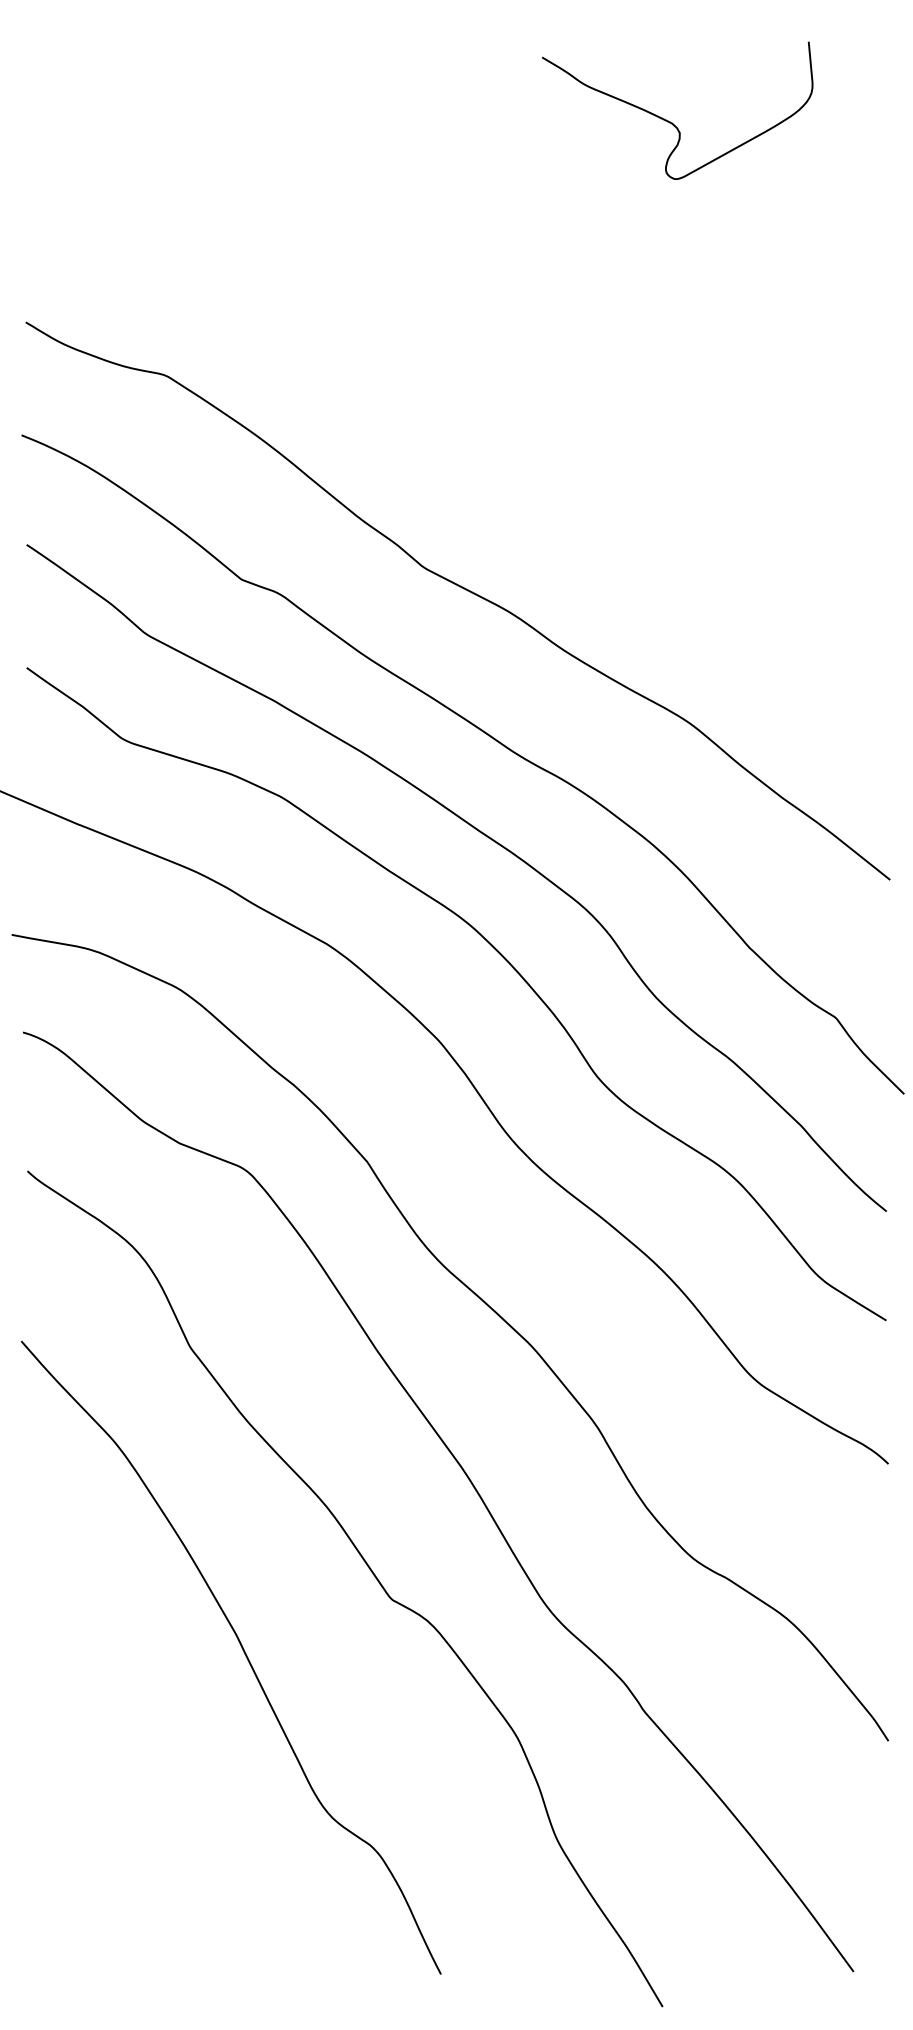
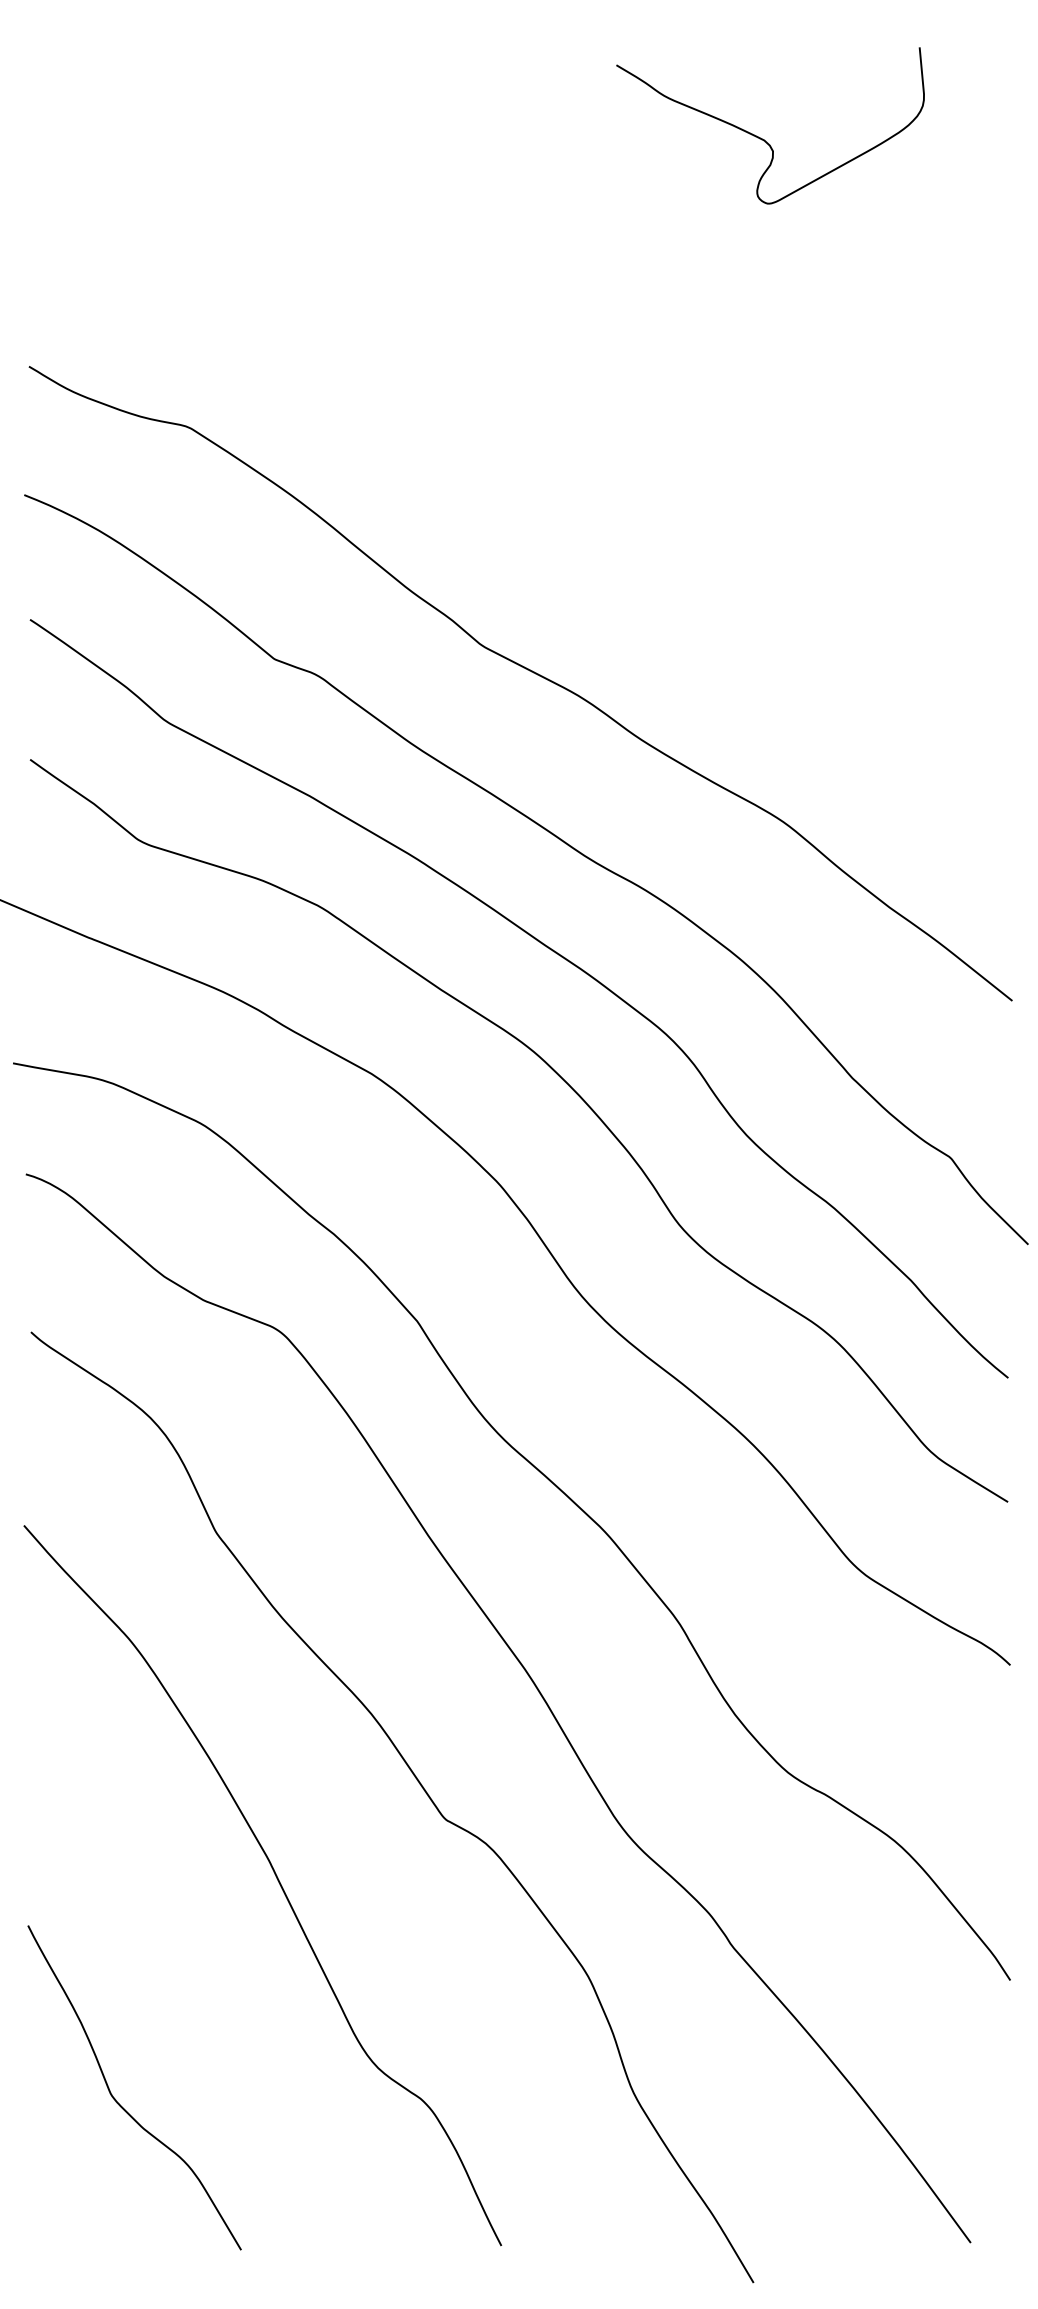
curve: (104, 1848) -> (118, 2102), added

